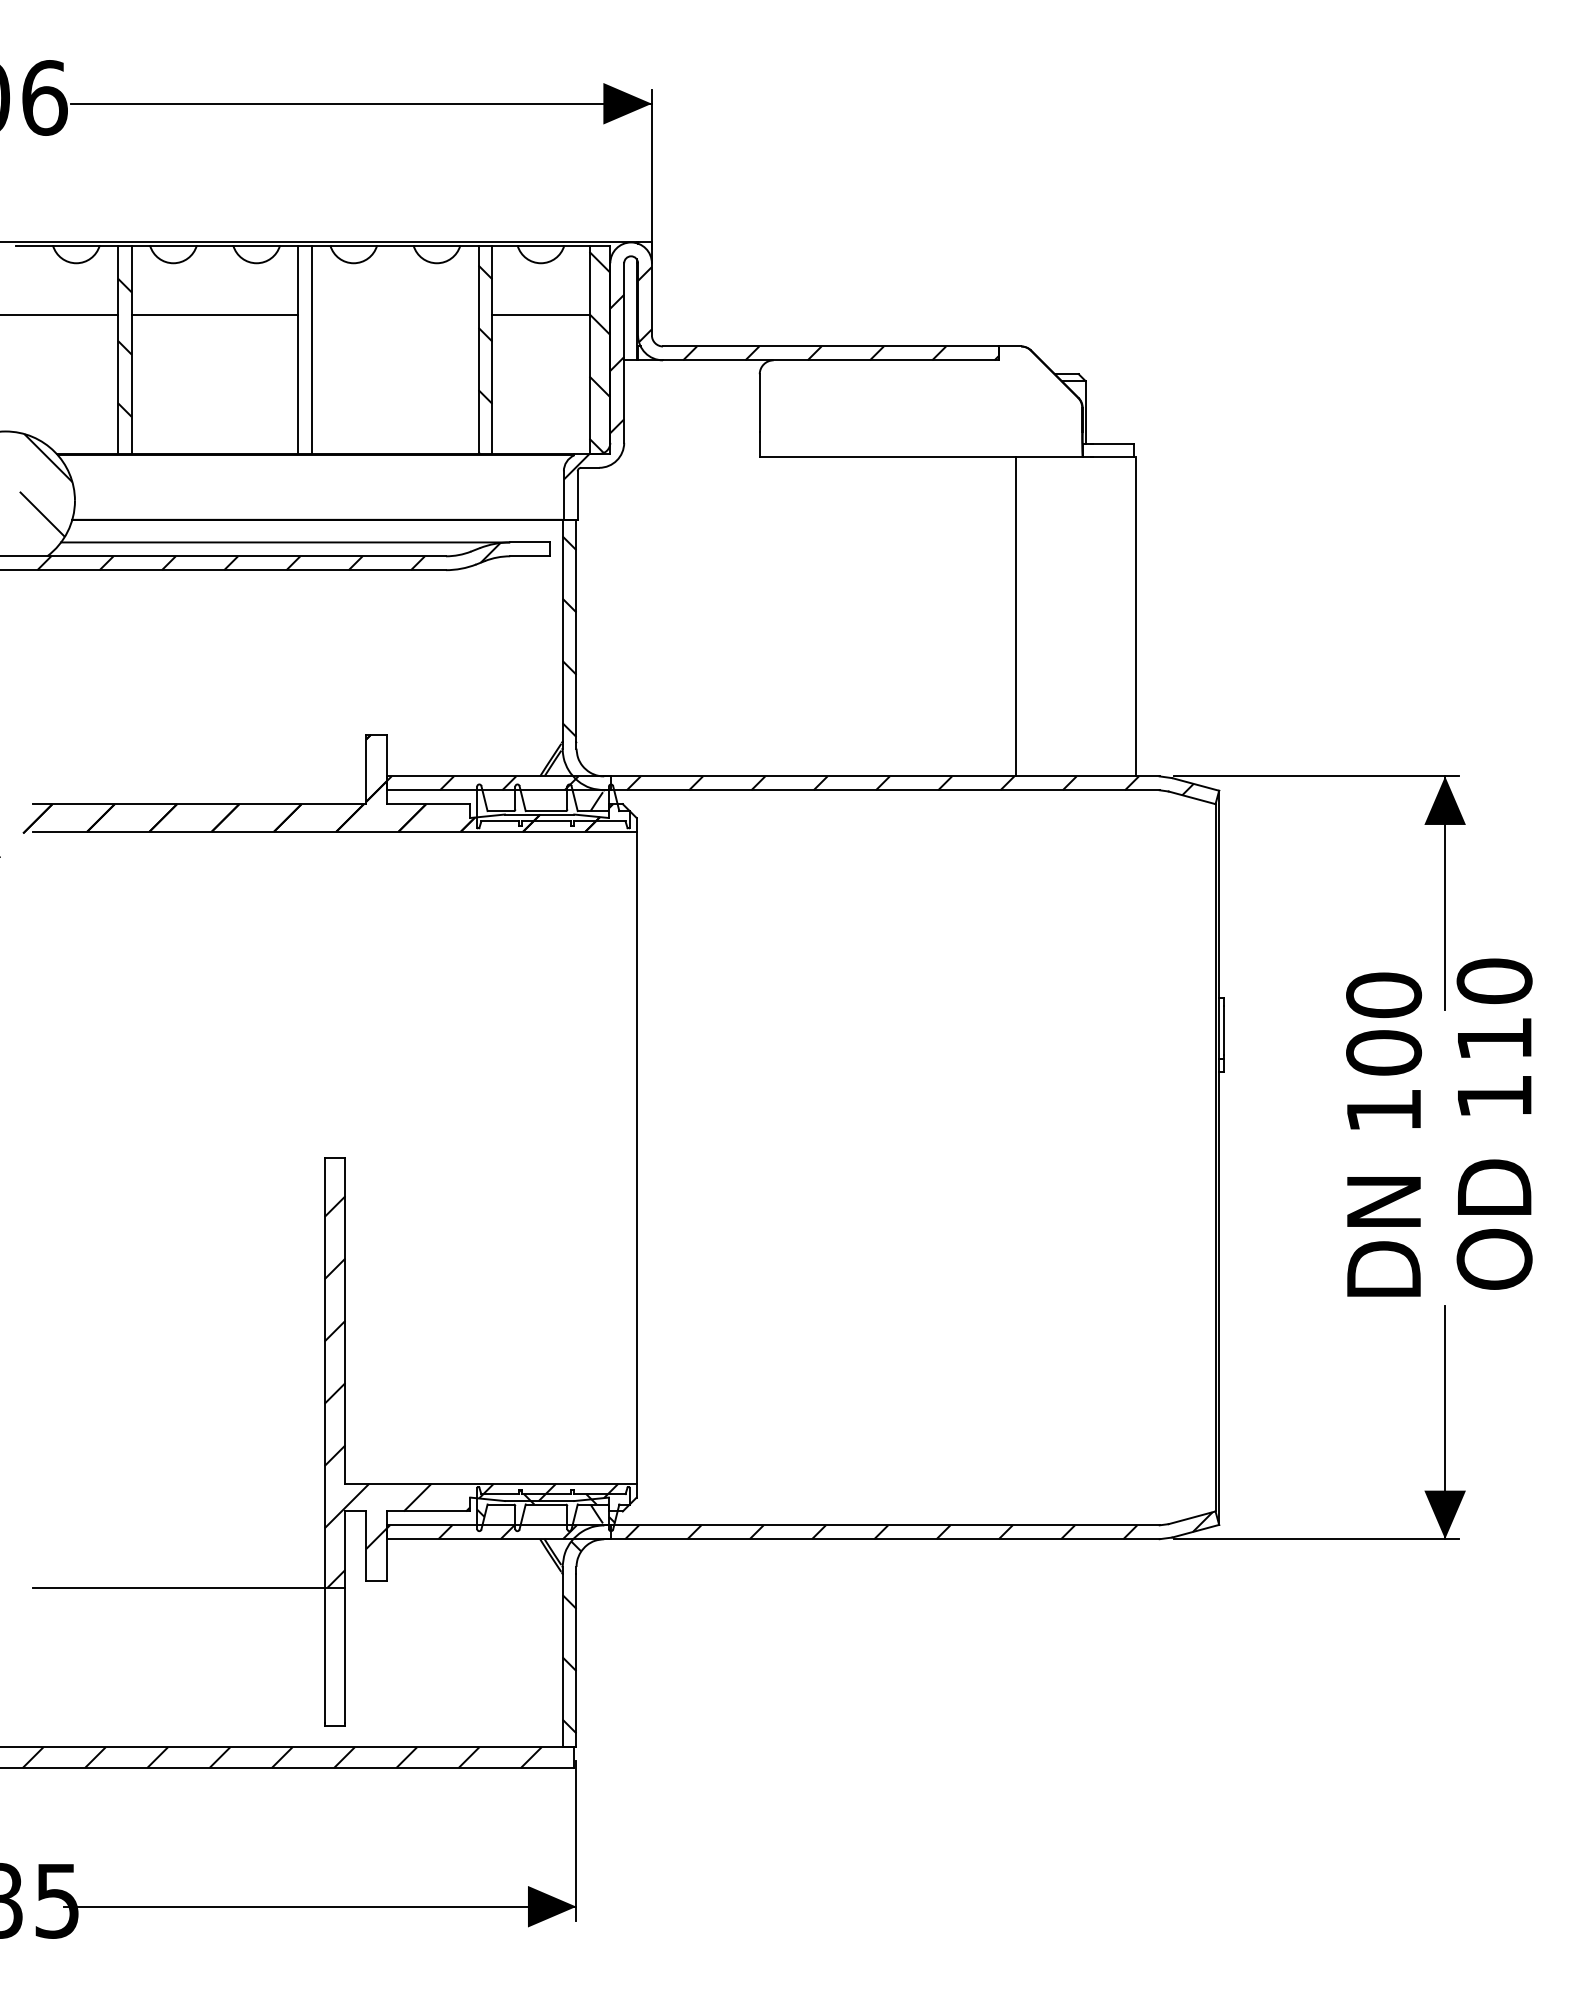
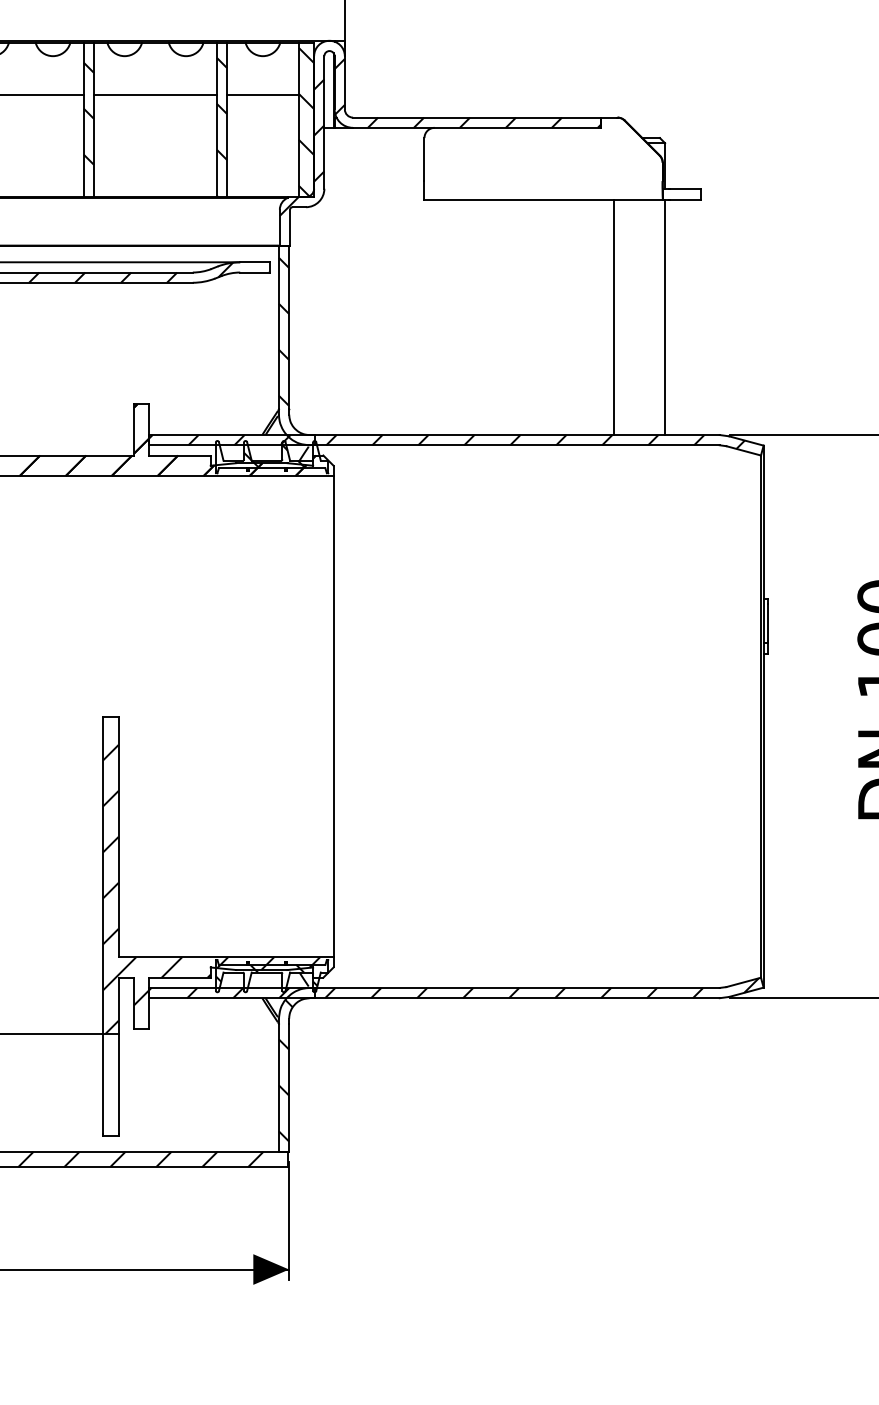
line: (395, 315) -> (155, 94), added
hatch: (305, 341) -> (89, 113), added
line: (1135, 616) -> (664, 316), moved
hatch: (537, 808) -> (260, 458), added

